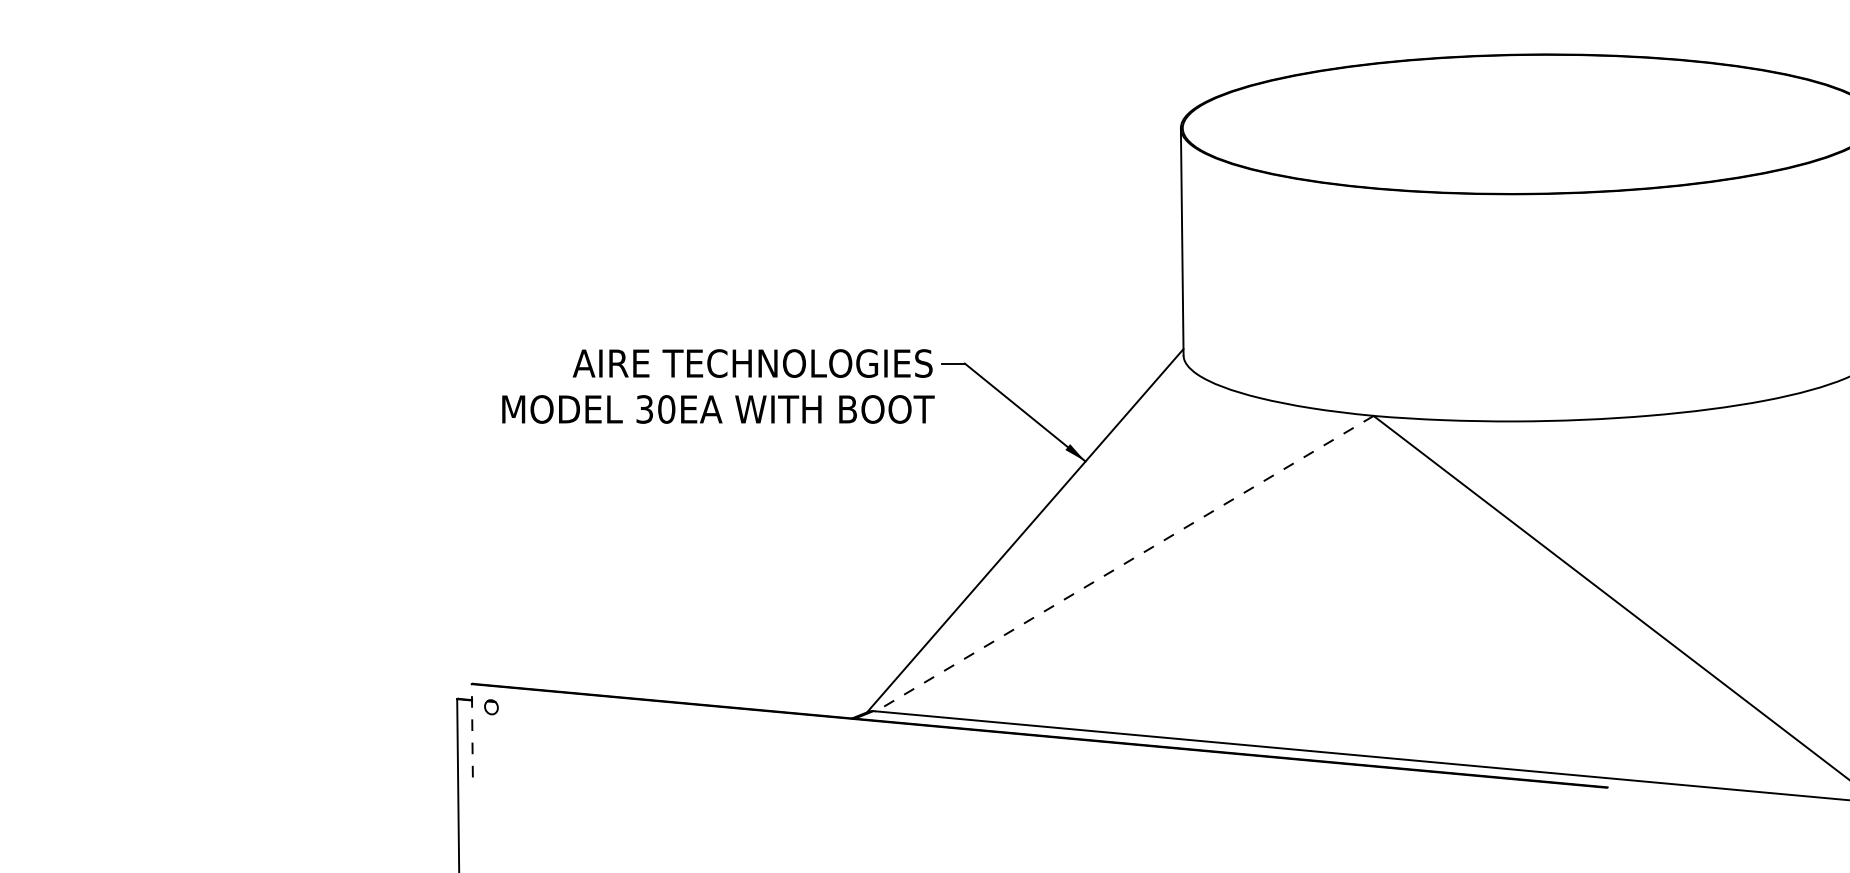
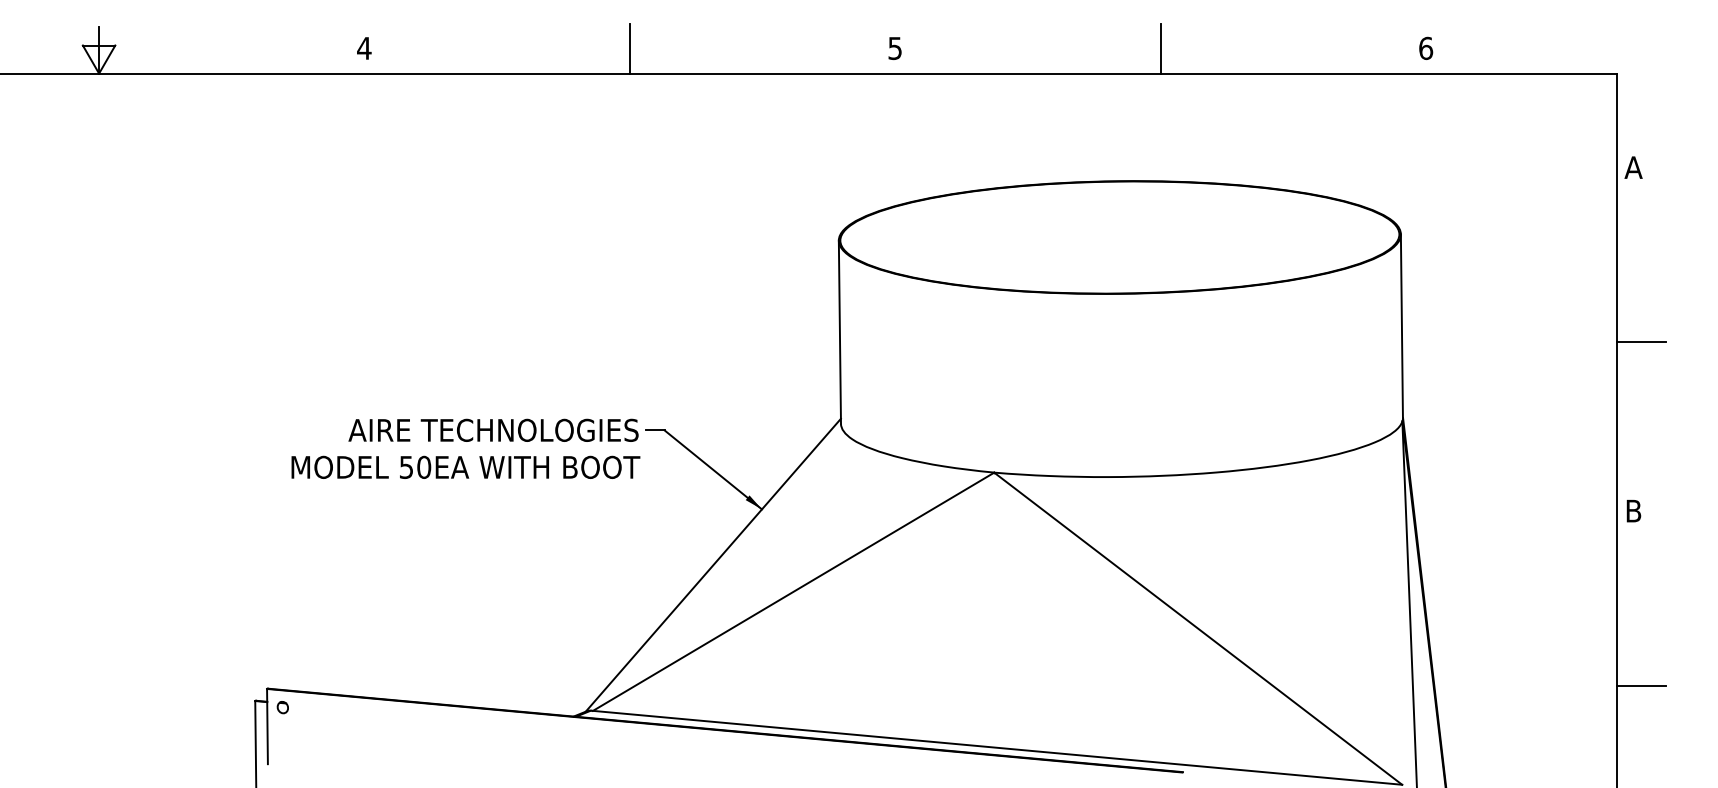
text: (644, 408) -> (406, 466), 30EA -> 50EA
line: (1124, 564) -> (793, 592), dashed -> solid
line: (472, 730) -> (267, 726), dashed -> solid

